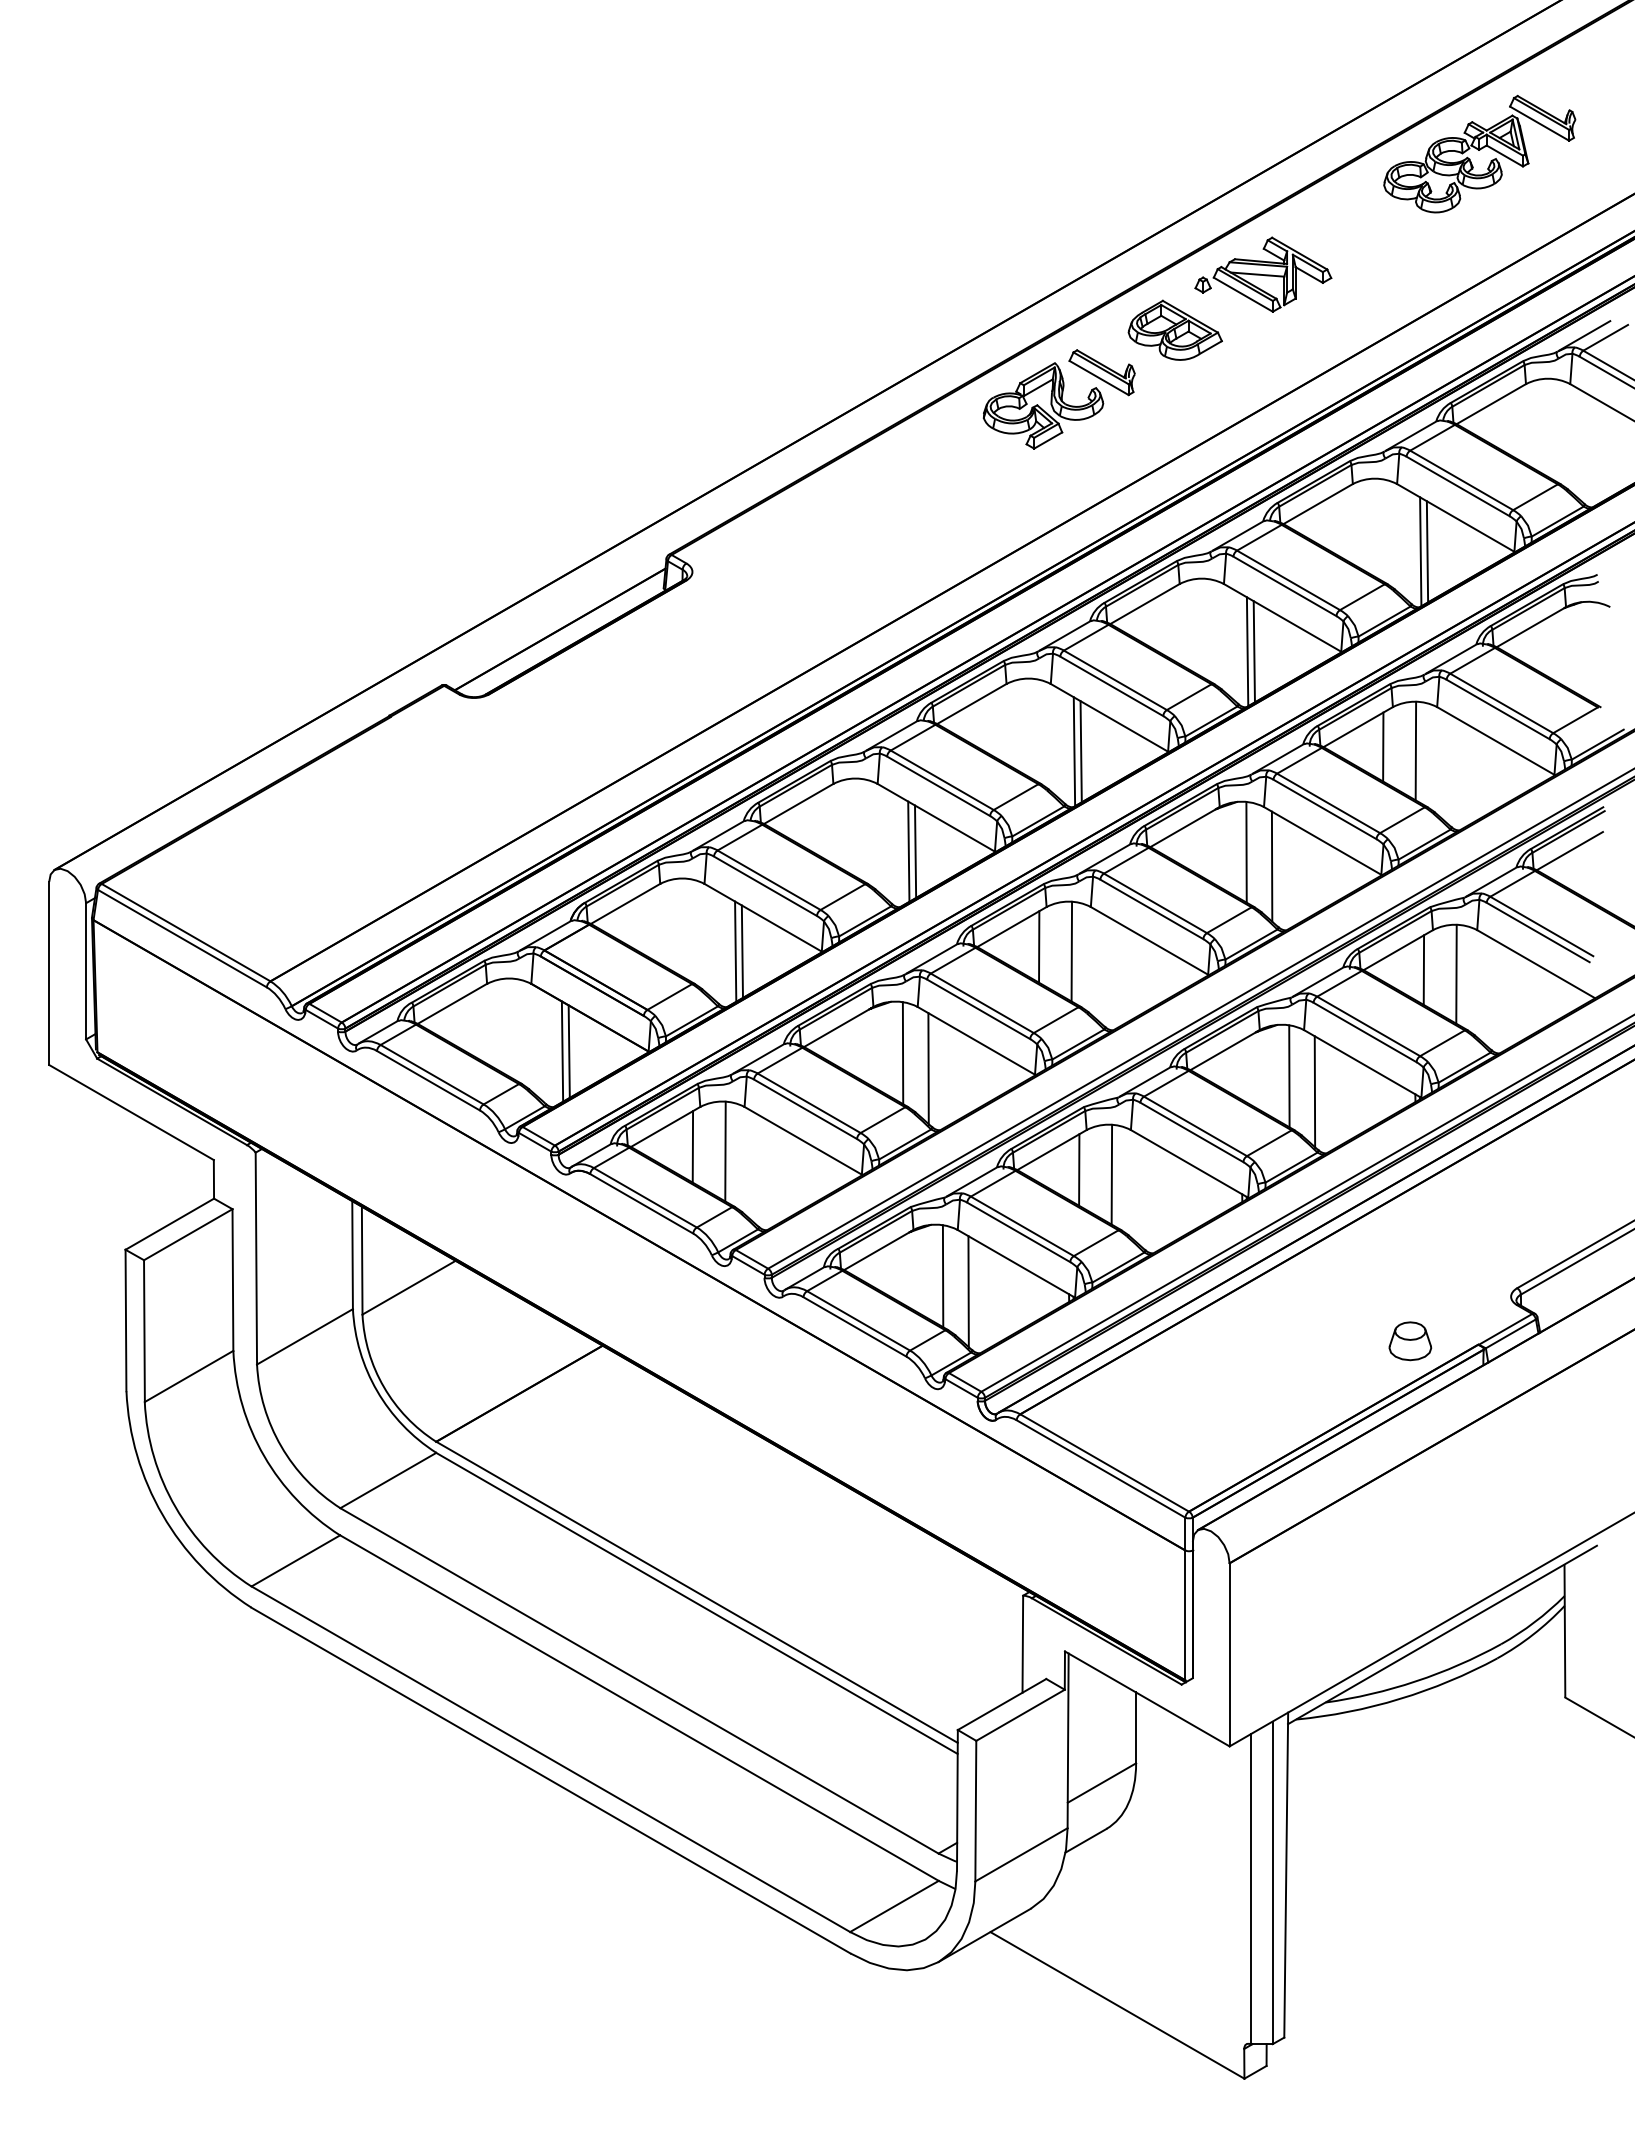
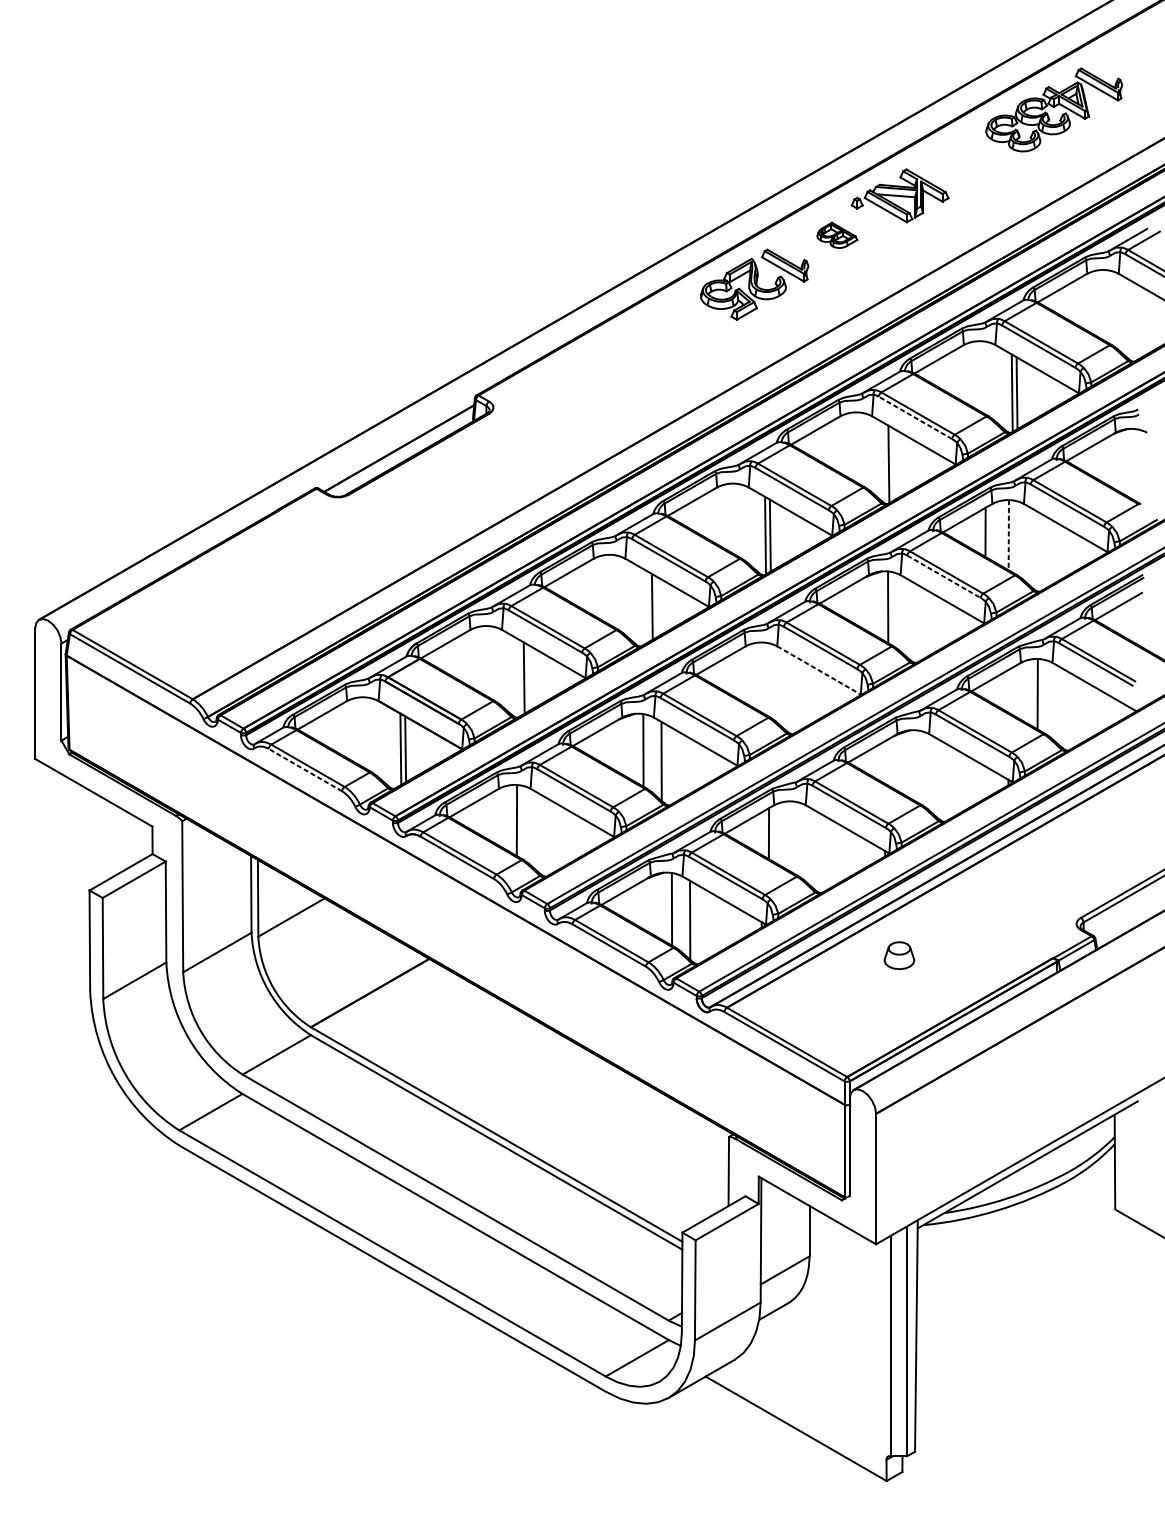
part: (1174, 329) -> (836, 234), size x0.6
line: (1284, 586) -> (915, 417), solid -> dashed
line: (1253, 651) -> (893, 464), removed
line: (1415, 751) -> (1008, 535), solid -> dashed
line: (1325, 809) -> (944, 576), solid -> dashed
line: (908, 851) -> (647, 606), removed
line: (1271, 866) -> (905, 617), removed
line: (1149, 940) -> (819, 670), solid -> dashed
line: (1039, 946) -> (740, 674), removed
line: (741, 951) -> (528, 678), removed
line: (1071, 951) -> (763, 678), removed
line: (1423, 969) -> (1014, 690), removed
line: (1289, 1076) -> (918, 767), removed
line: (428, 1080) -> (305, 769), solid -> dashed
line: (1314, 1092) -> (936, 778), removed
line: (692, 1146) -> (493, 816), removed
line: (1111, 1174) -> (791, 836), removed
part: (1410, 1341) -> (899, 955), moved

